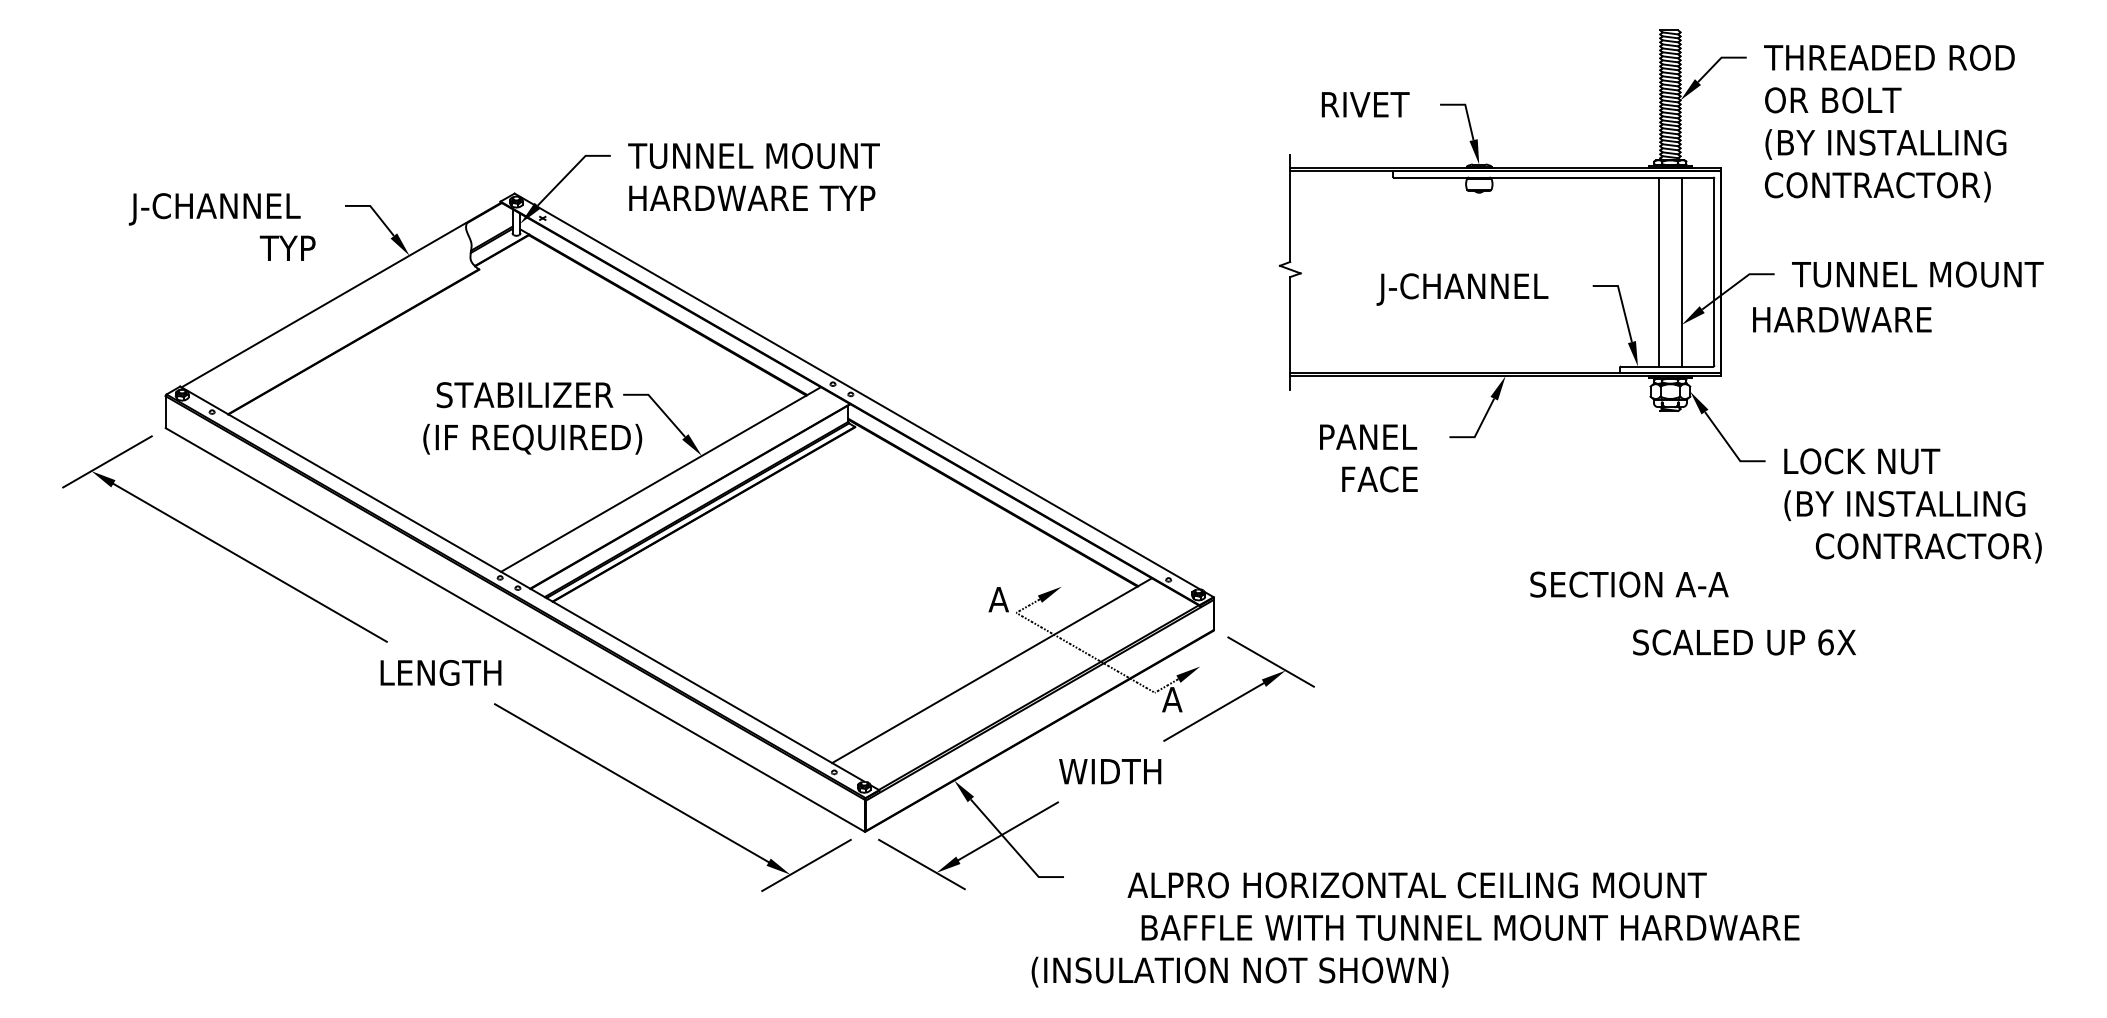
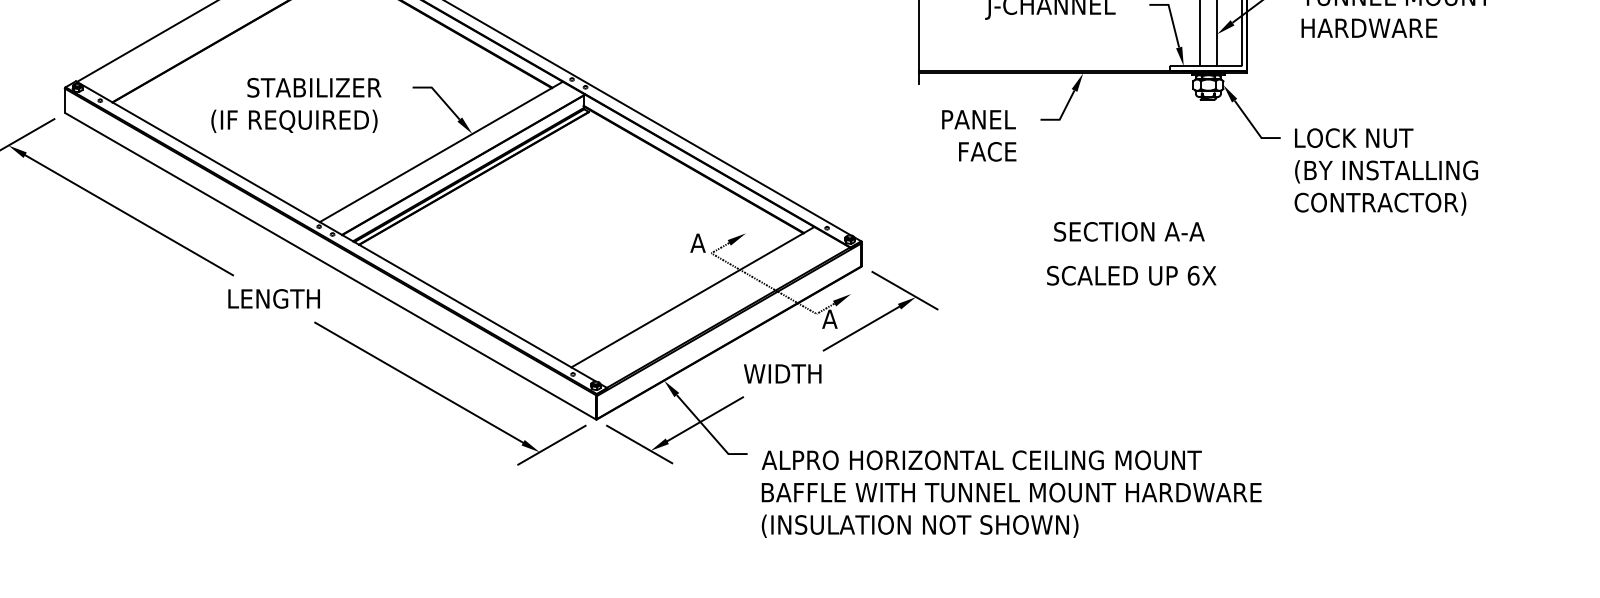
text: (1842, 319) -> (1369, 28), moved
text: (524, 395) -> (314, 88), moved
text: (532, 438) -> (294, 120), moved
text: (1928, 547) -> (1380, 203), moved
text: (1629, 584) -> (1129, 231), moved
text: (1744, 642) -> (1131, 275), moved
text: (1416, 885) -> (981, 460), moved
text: (1470, 927) -> (1011, 492), moved
text: (1239, 971) -> (919, 525), moved

